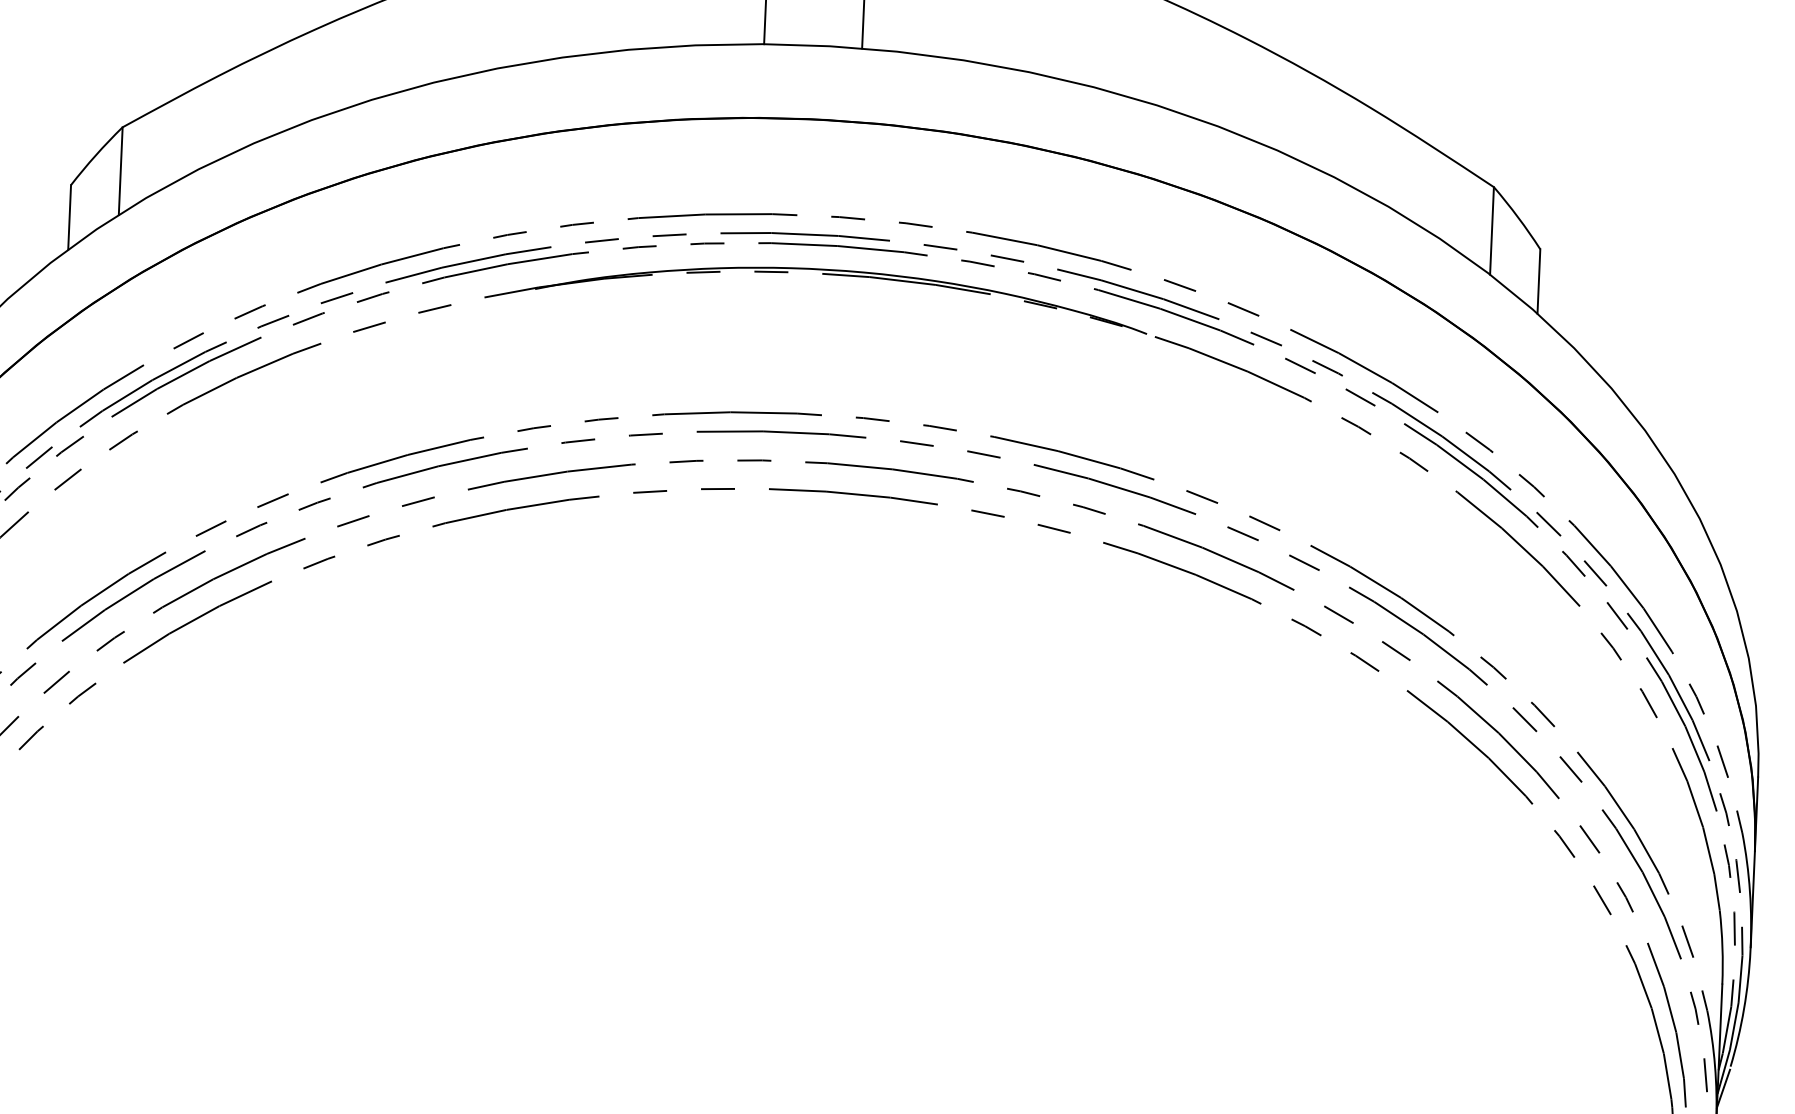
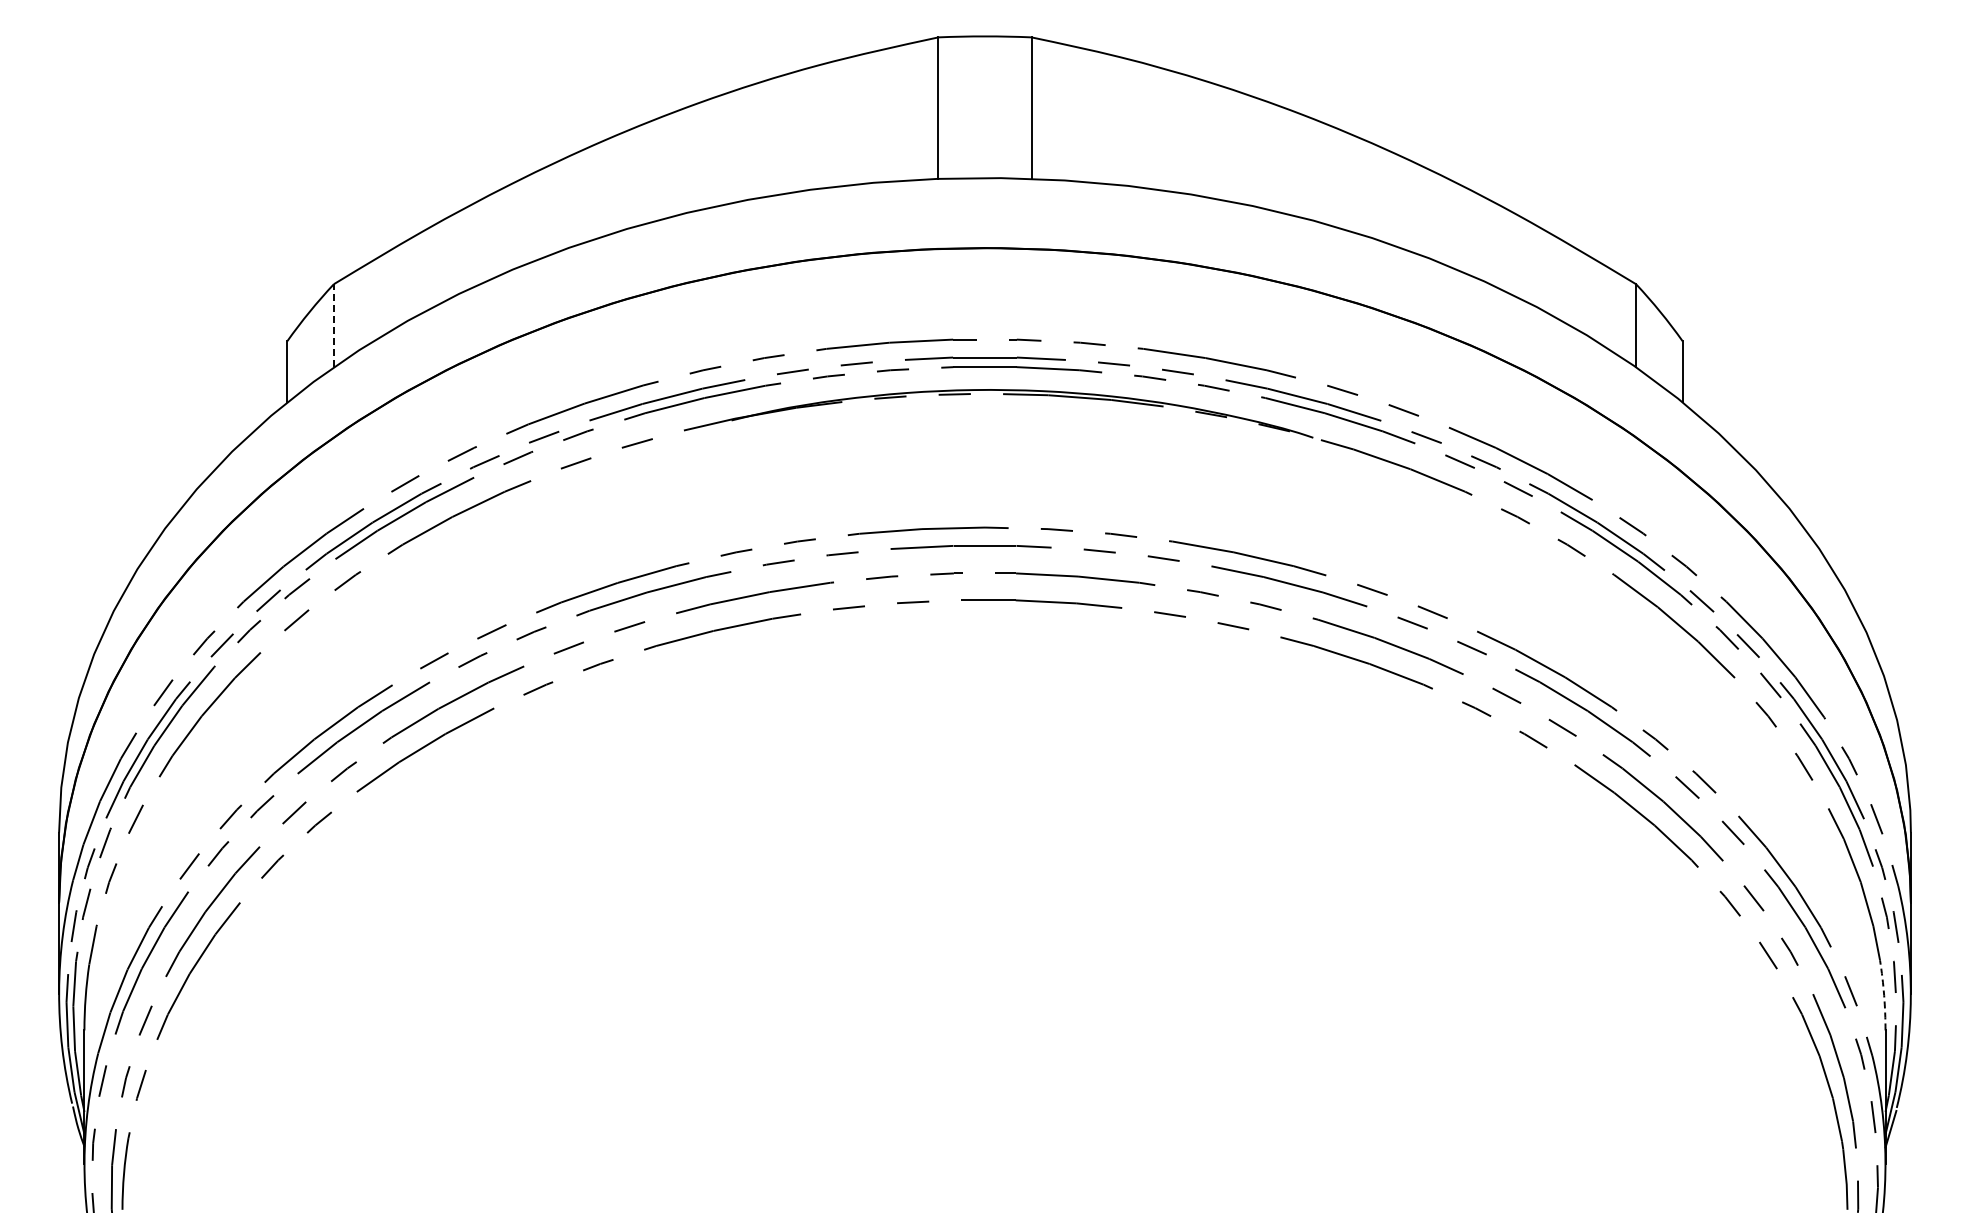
line: (120, 170) -> (333, 325), solid -> dashed
arc: (1722, 947) -> (1884, 995), solid -> dashed

